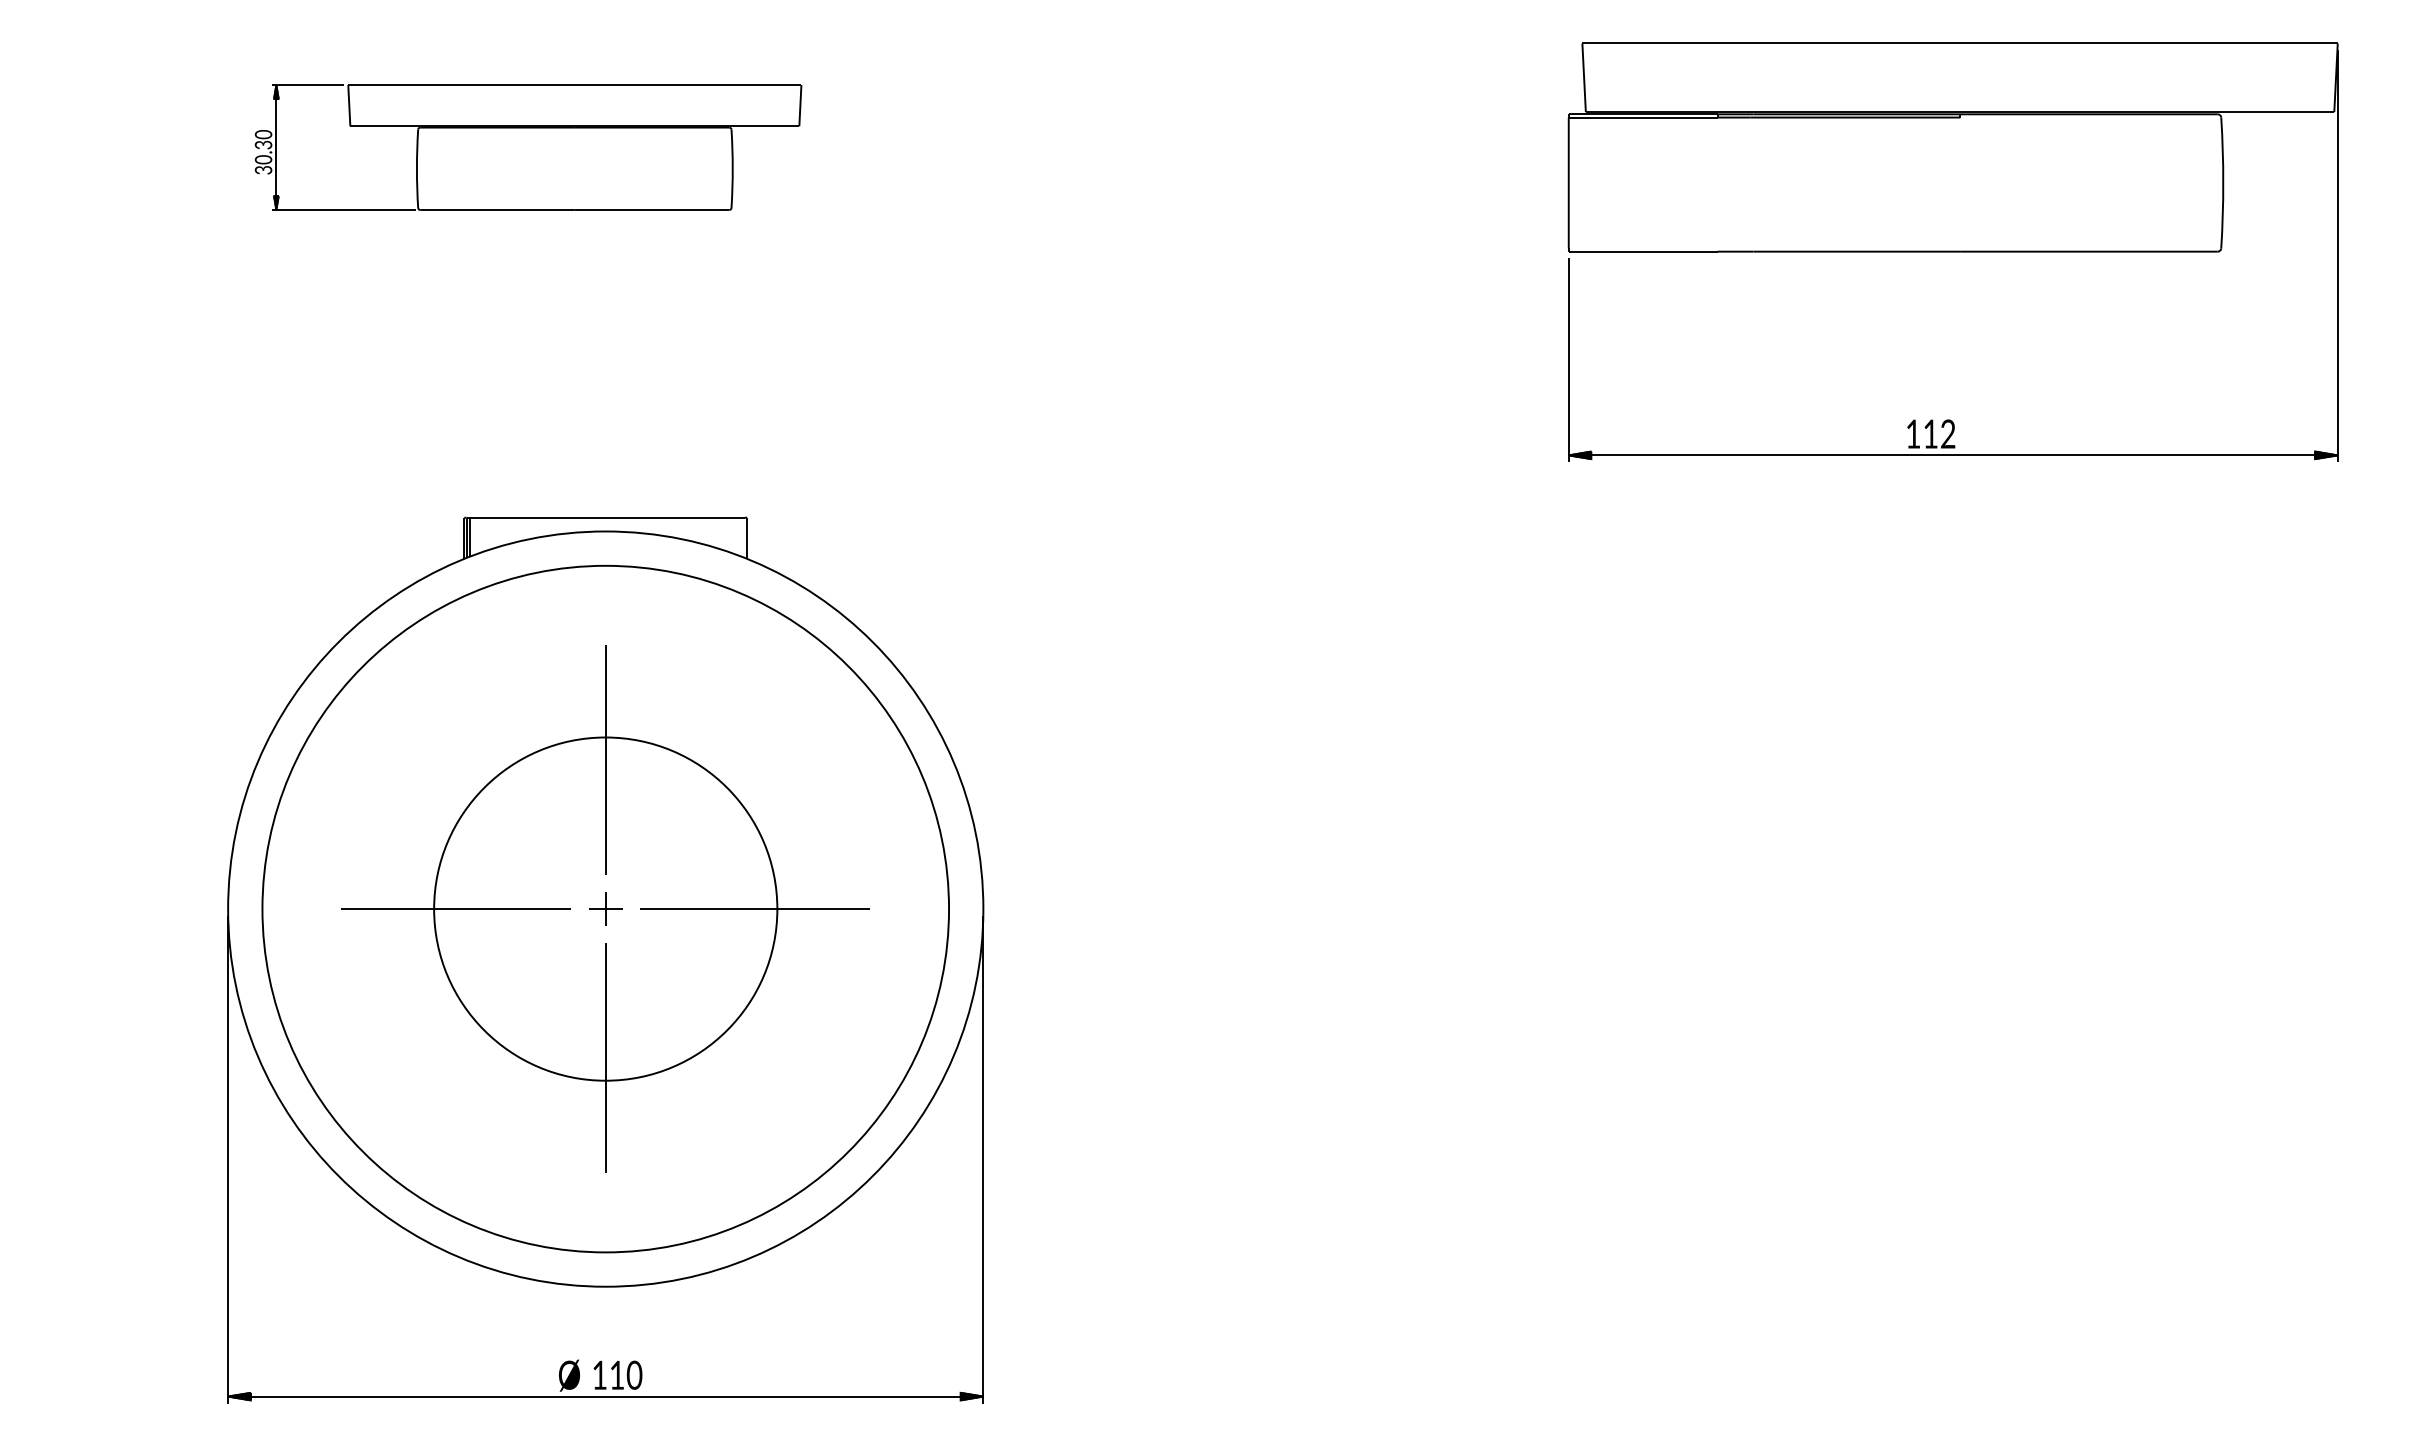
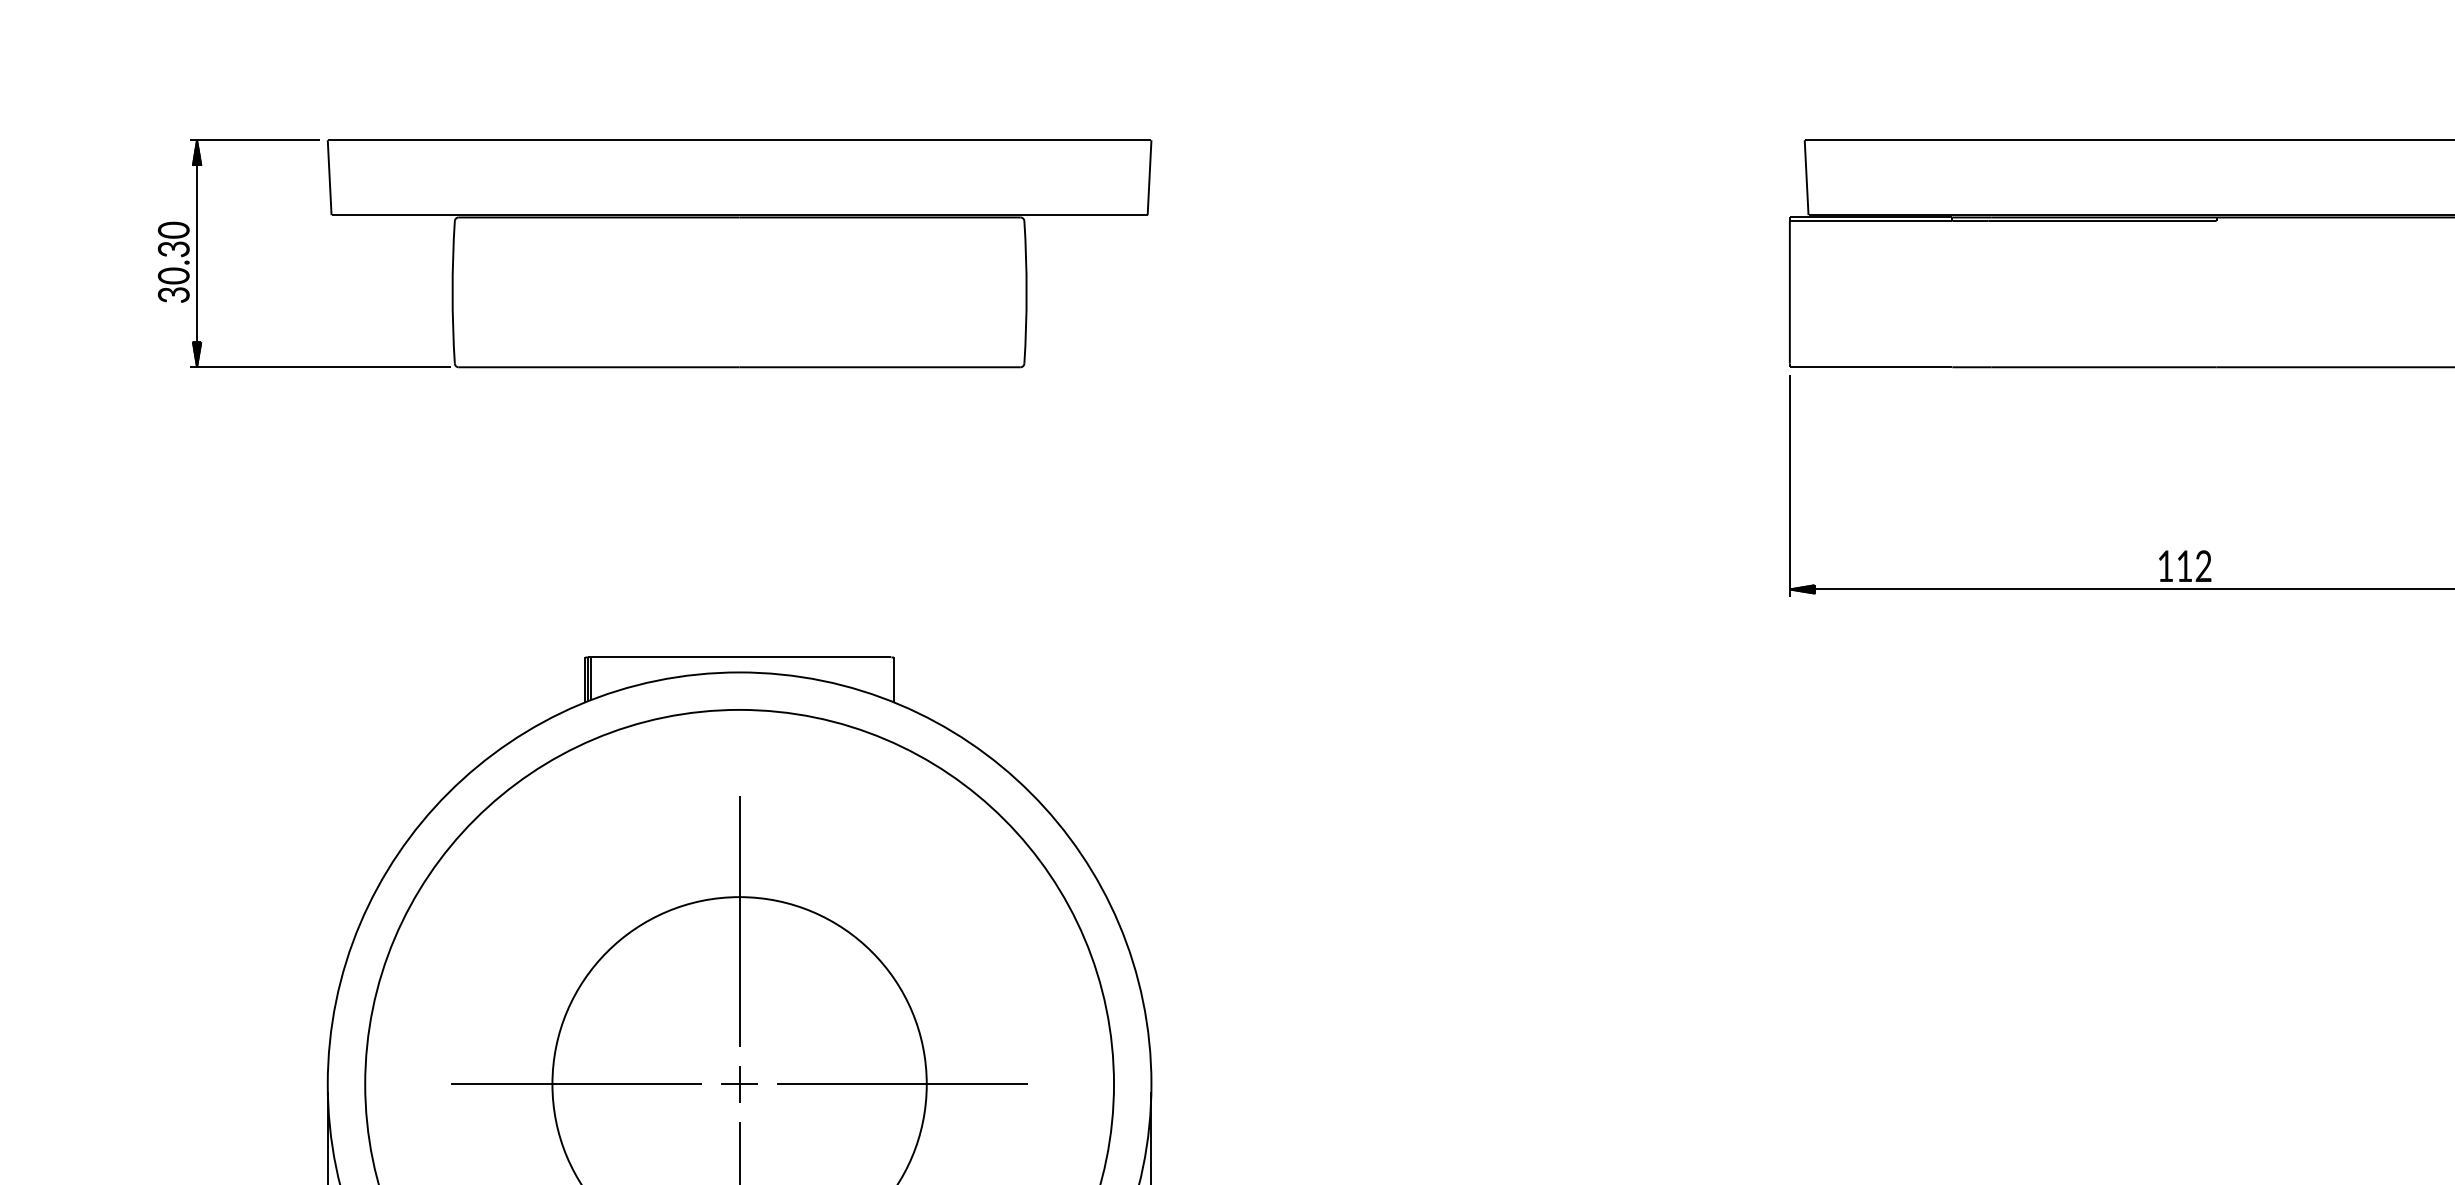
part: (528, 147) -> (655, 253), size x1.67

